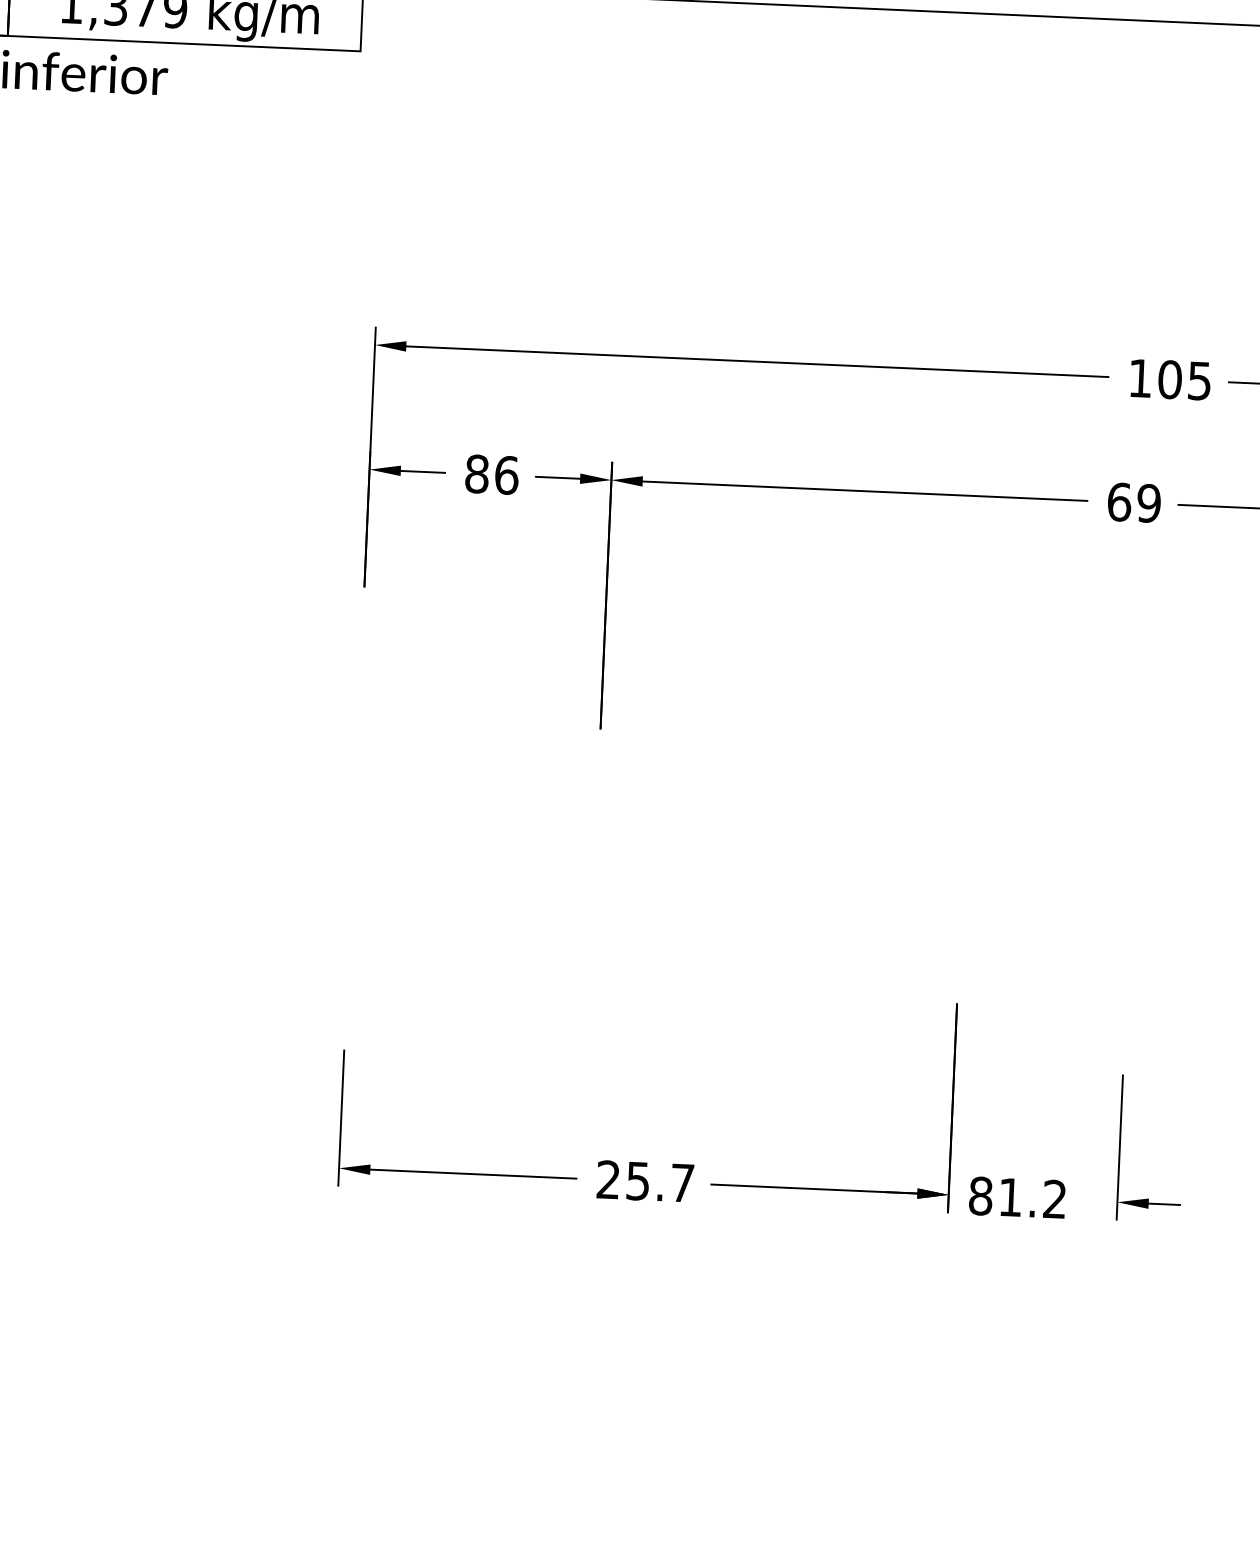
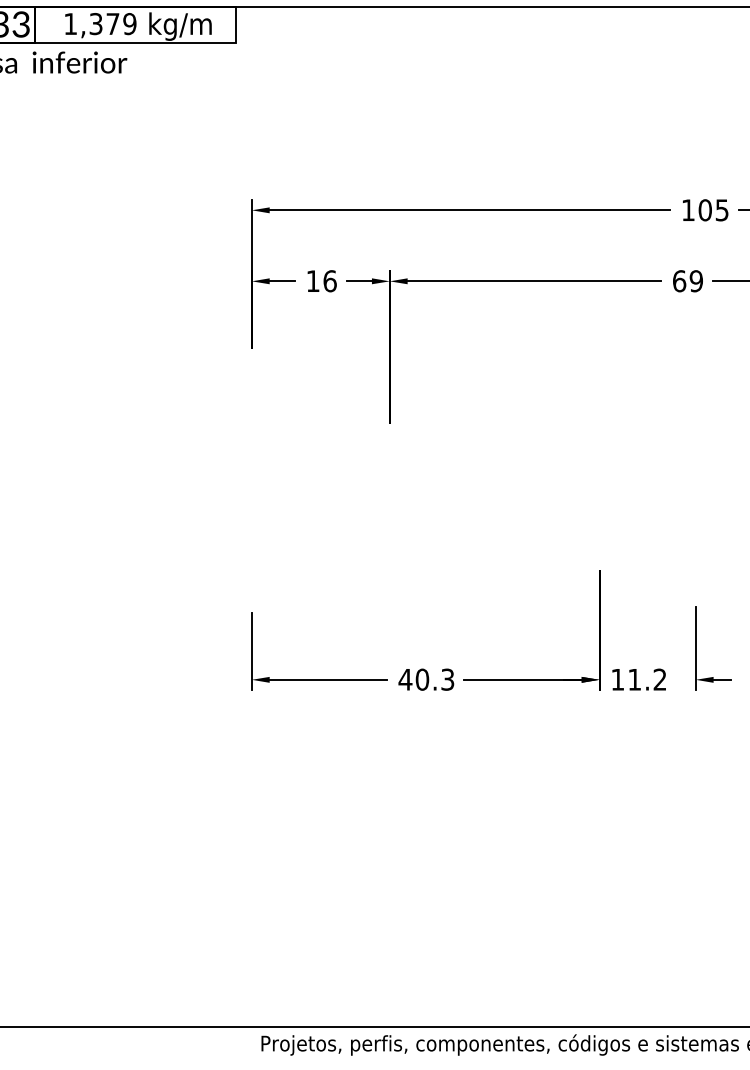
text: (475, 474) -> (312, 281), 86 -> 16
text: (645, 1181) -> (426, 679), 25.7 -> 40.3
text: (980, 1195) -> (617, 679), 81.2 -> 11.2

